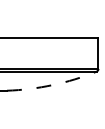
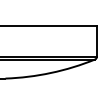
arc: (52, 85) -> (50, 73), dashed -> solid

